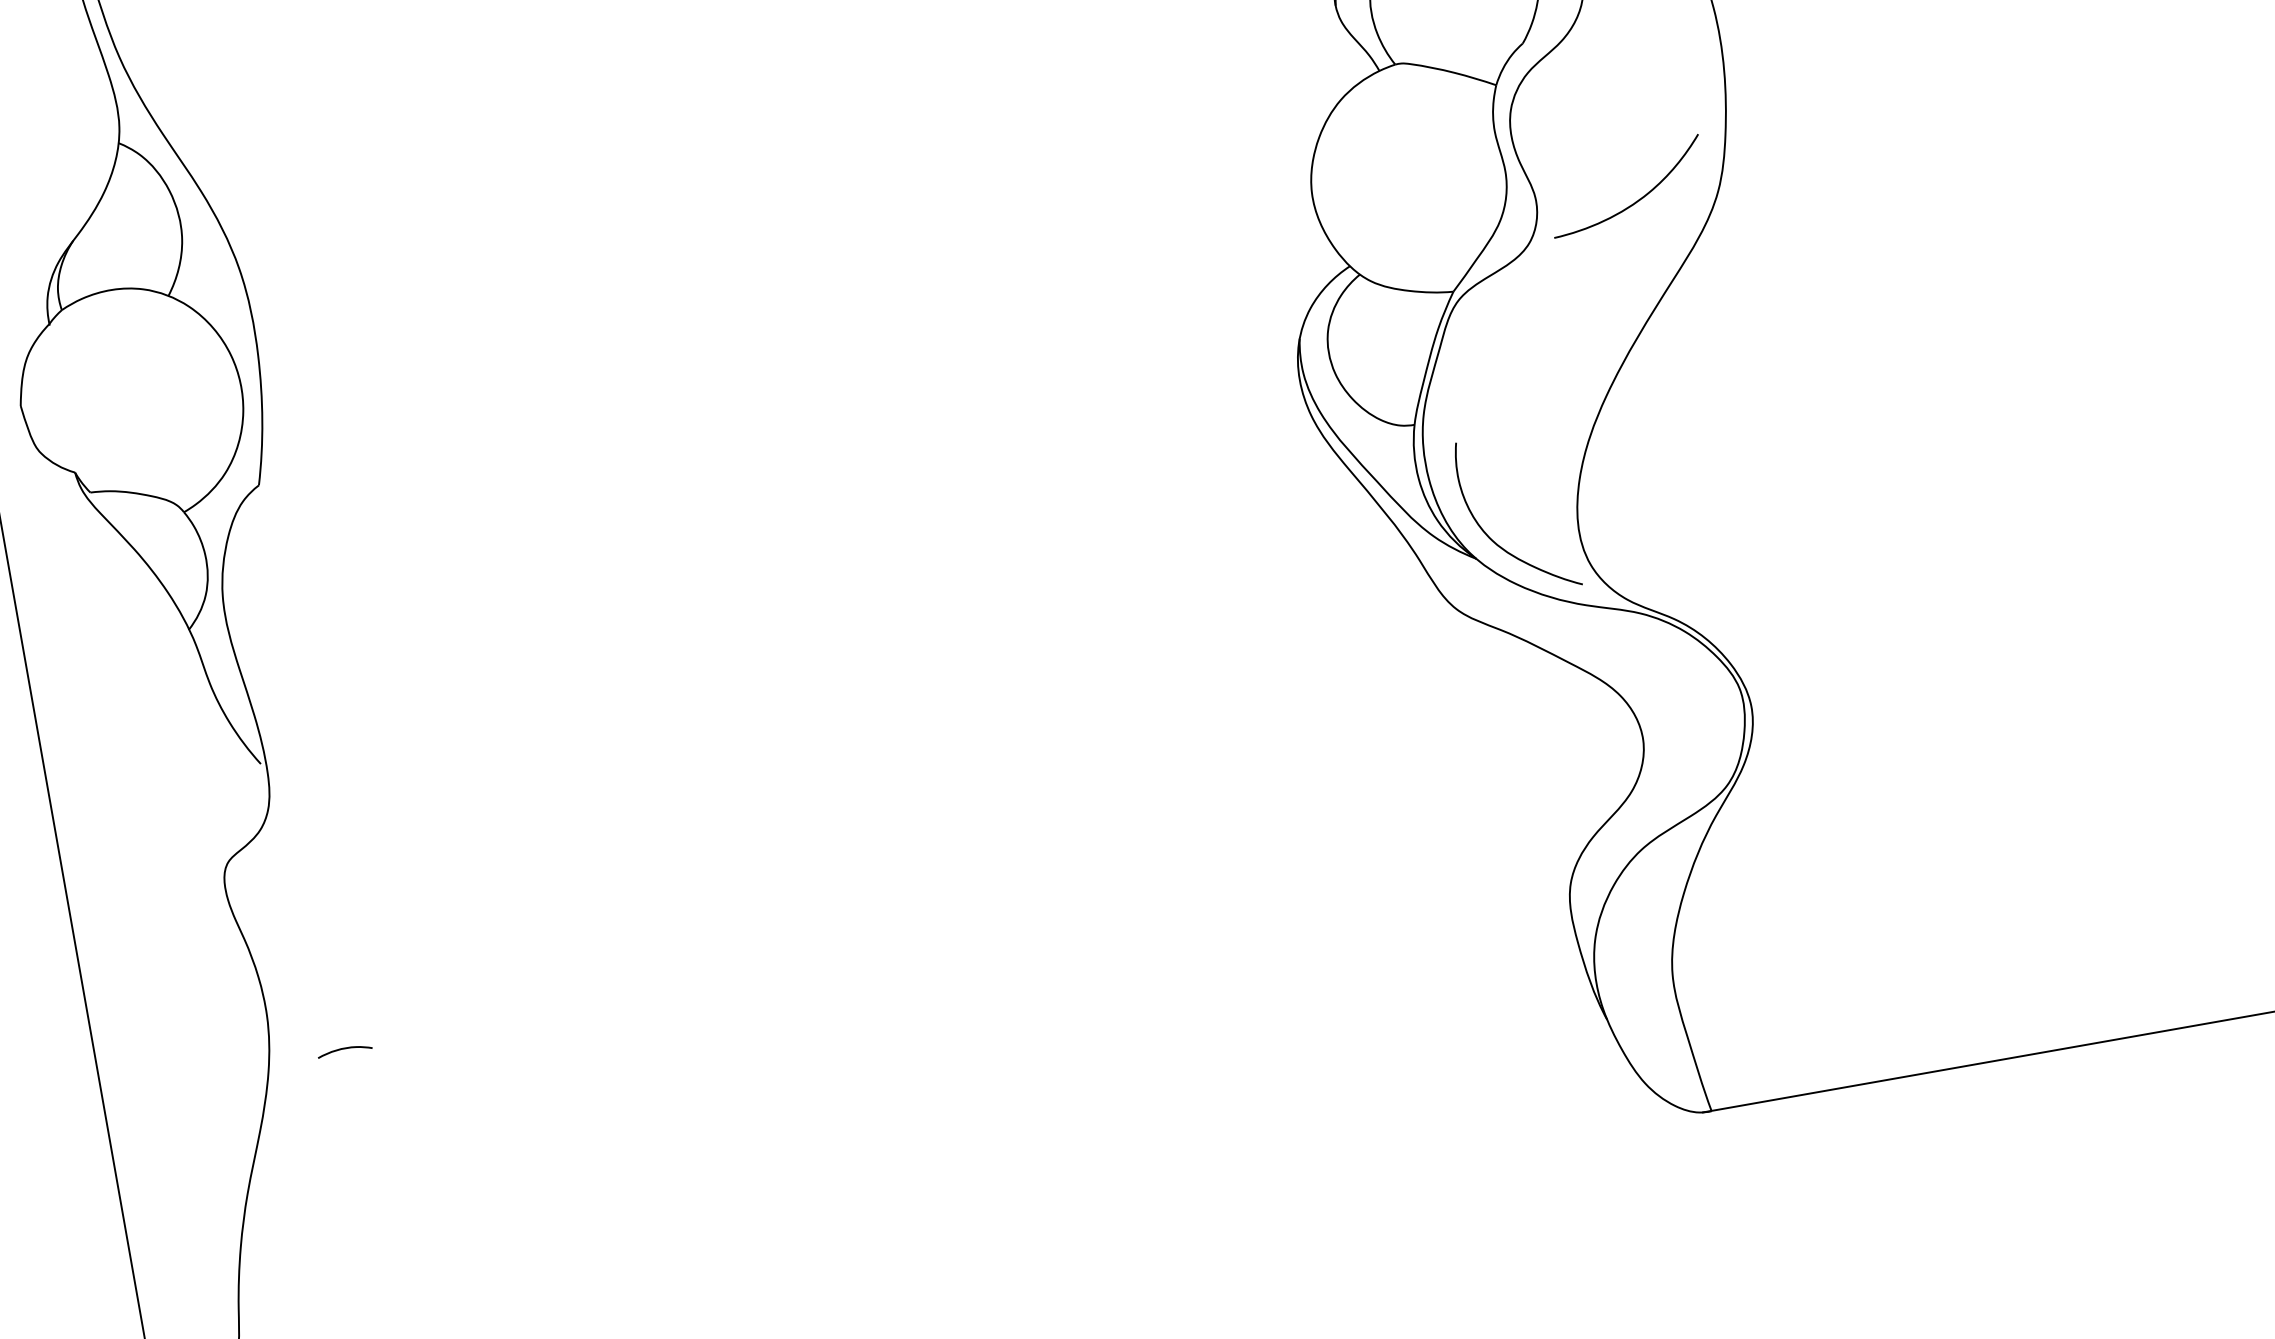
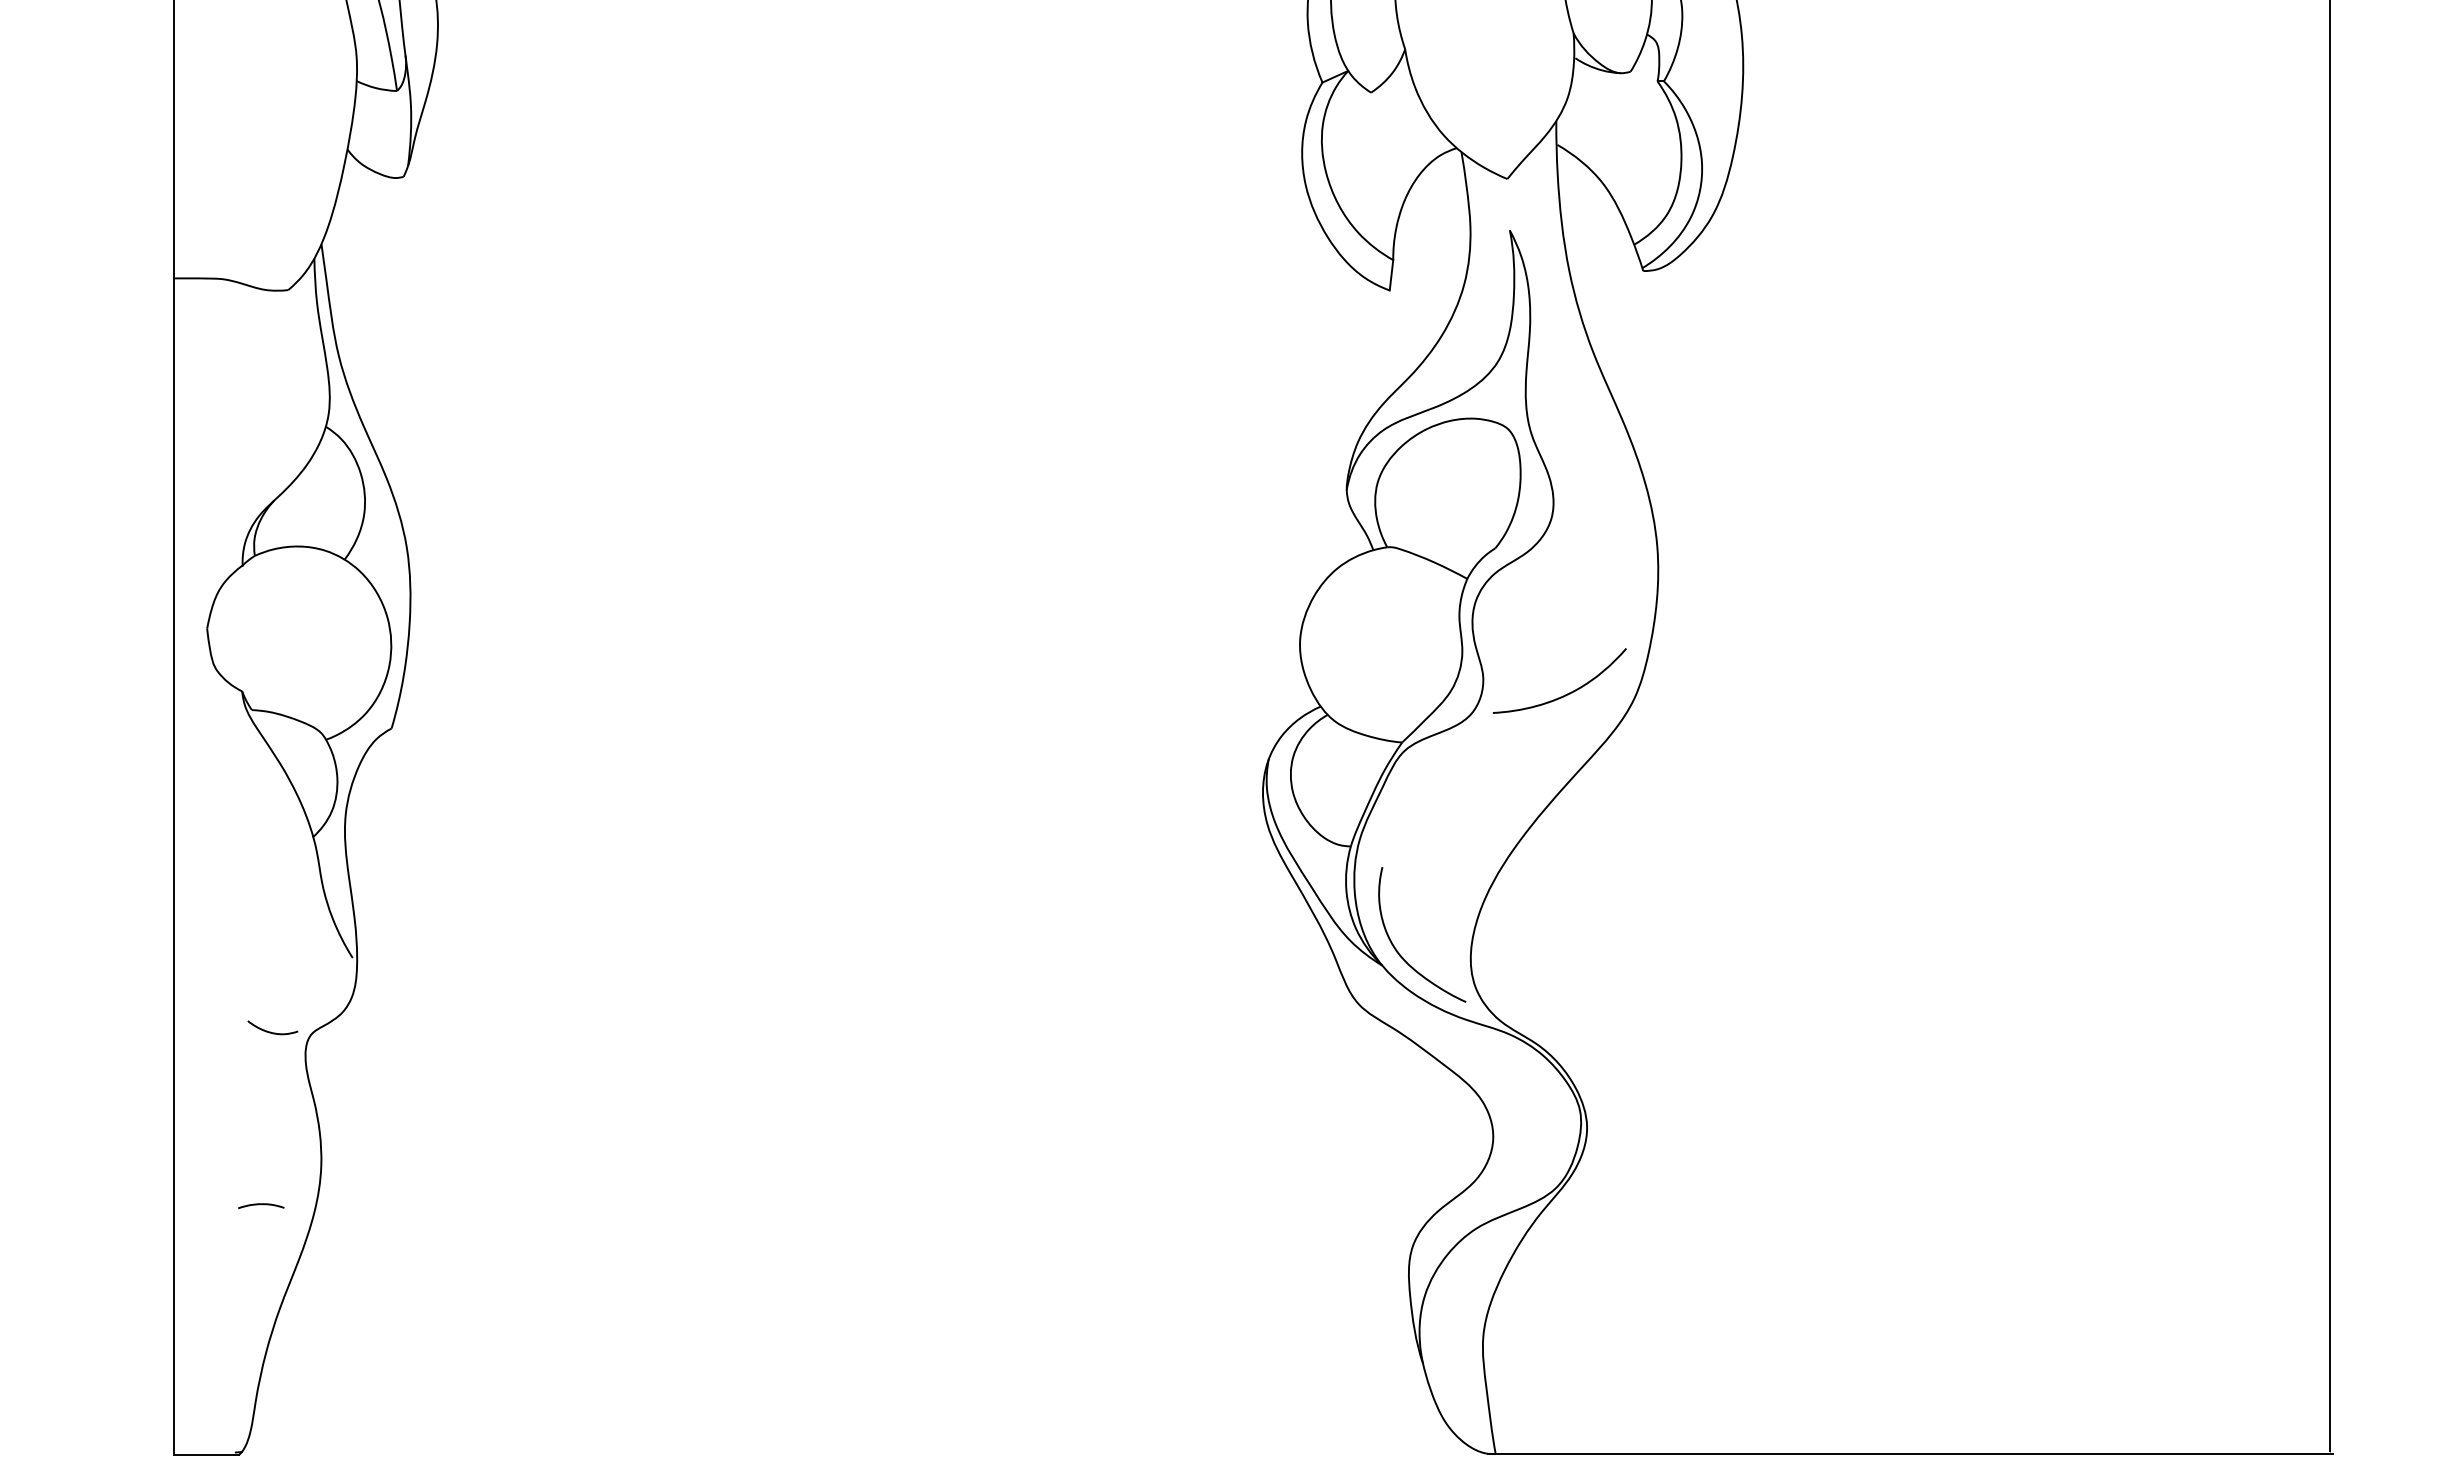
curve: (179, 867) -> (270, 1031), added
curve: (345, 1050) -> (261, 1205), moved

